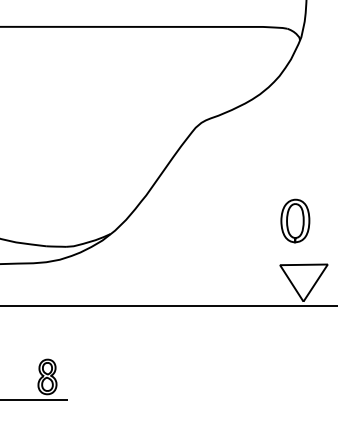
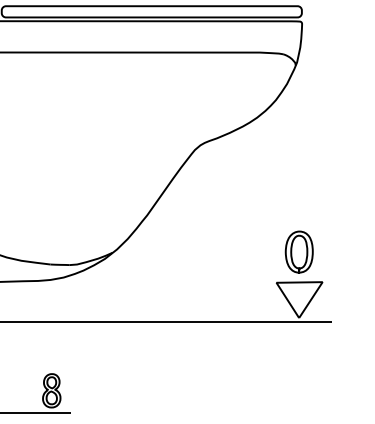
part: (294, 220) -> (298, 251), moved

